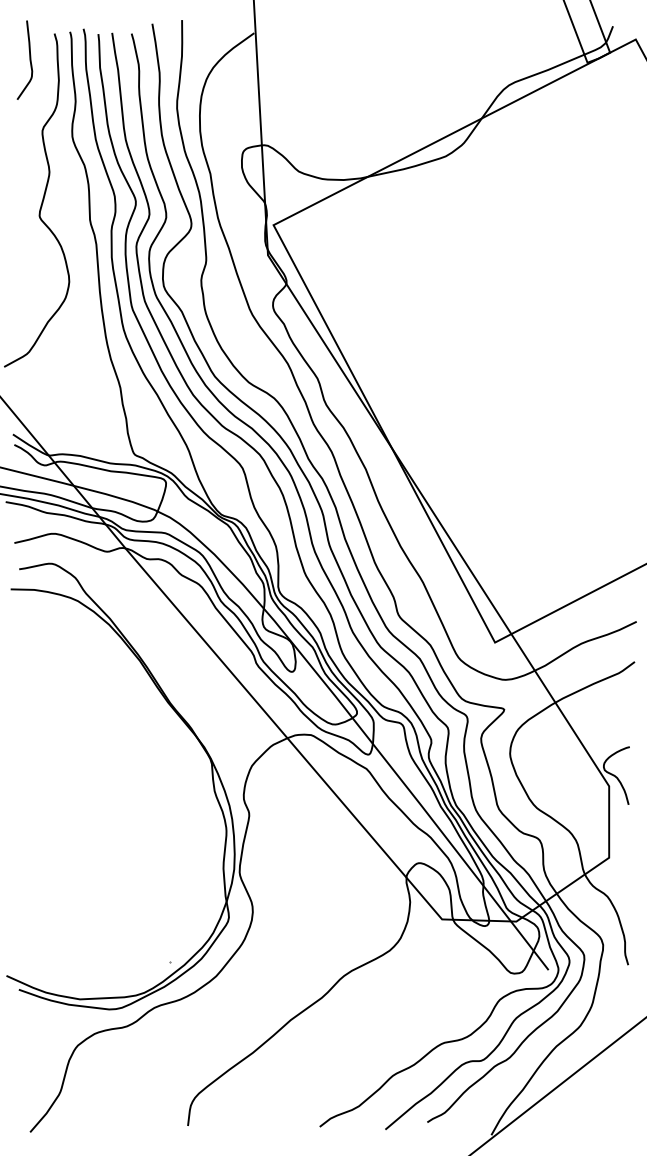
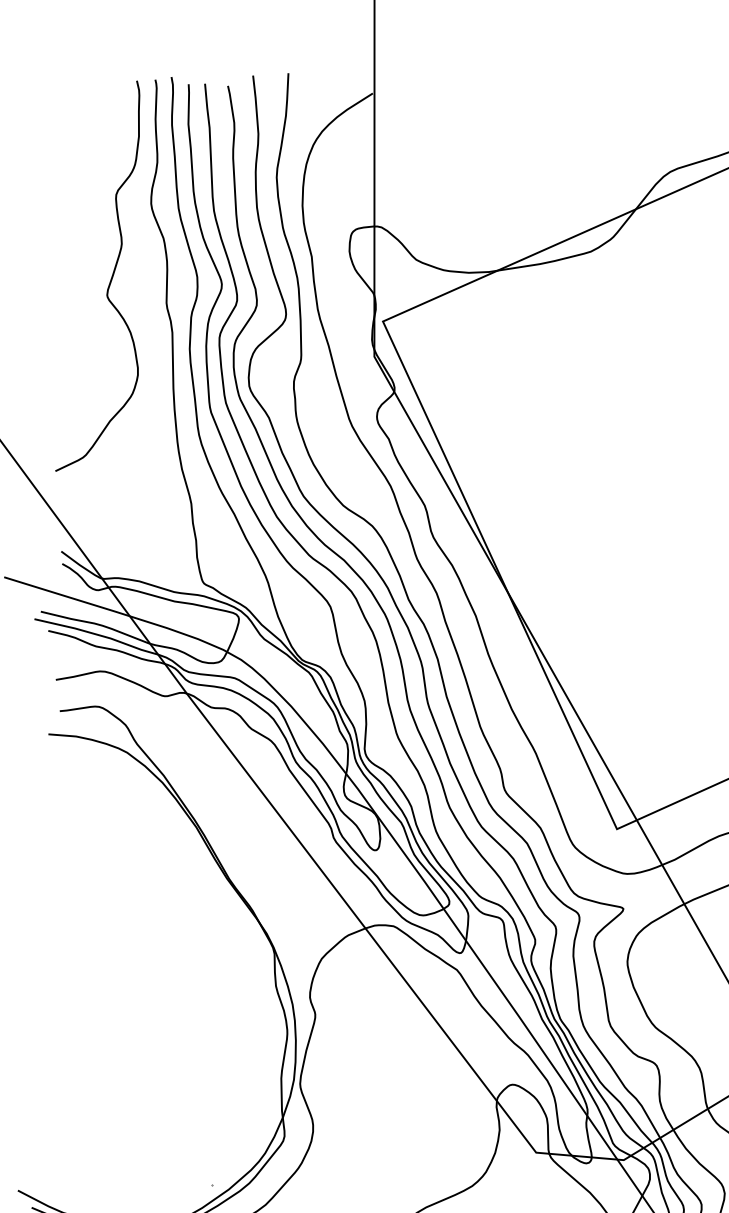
curve: (29, 59) -> (105, 109), removed

